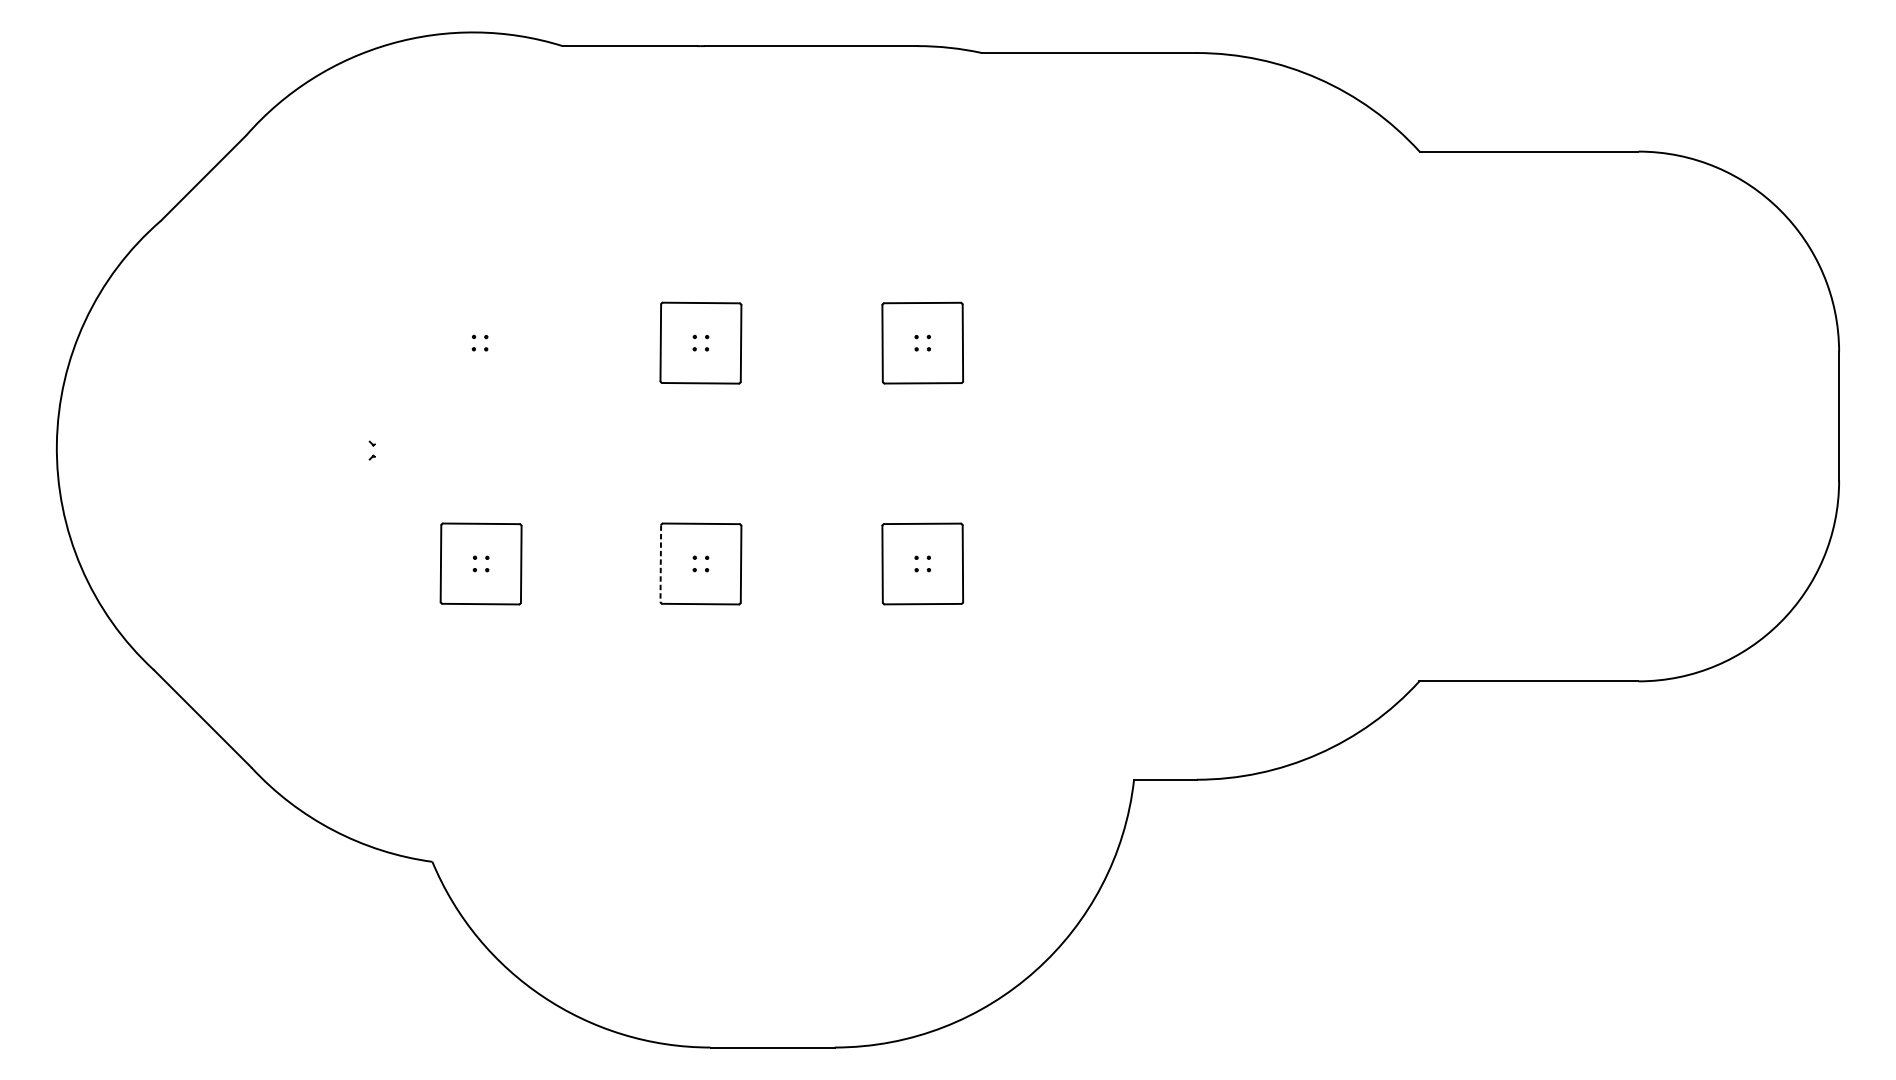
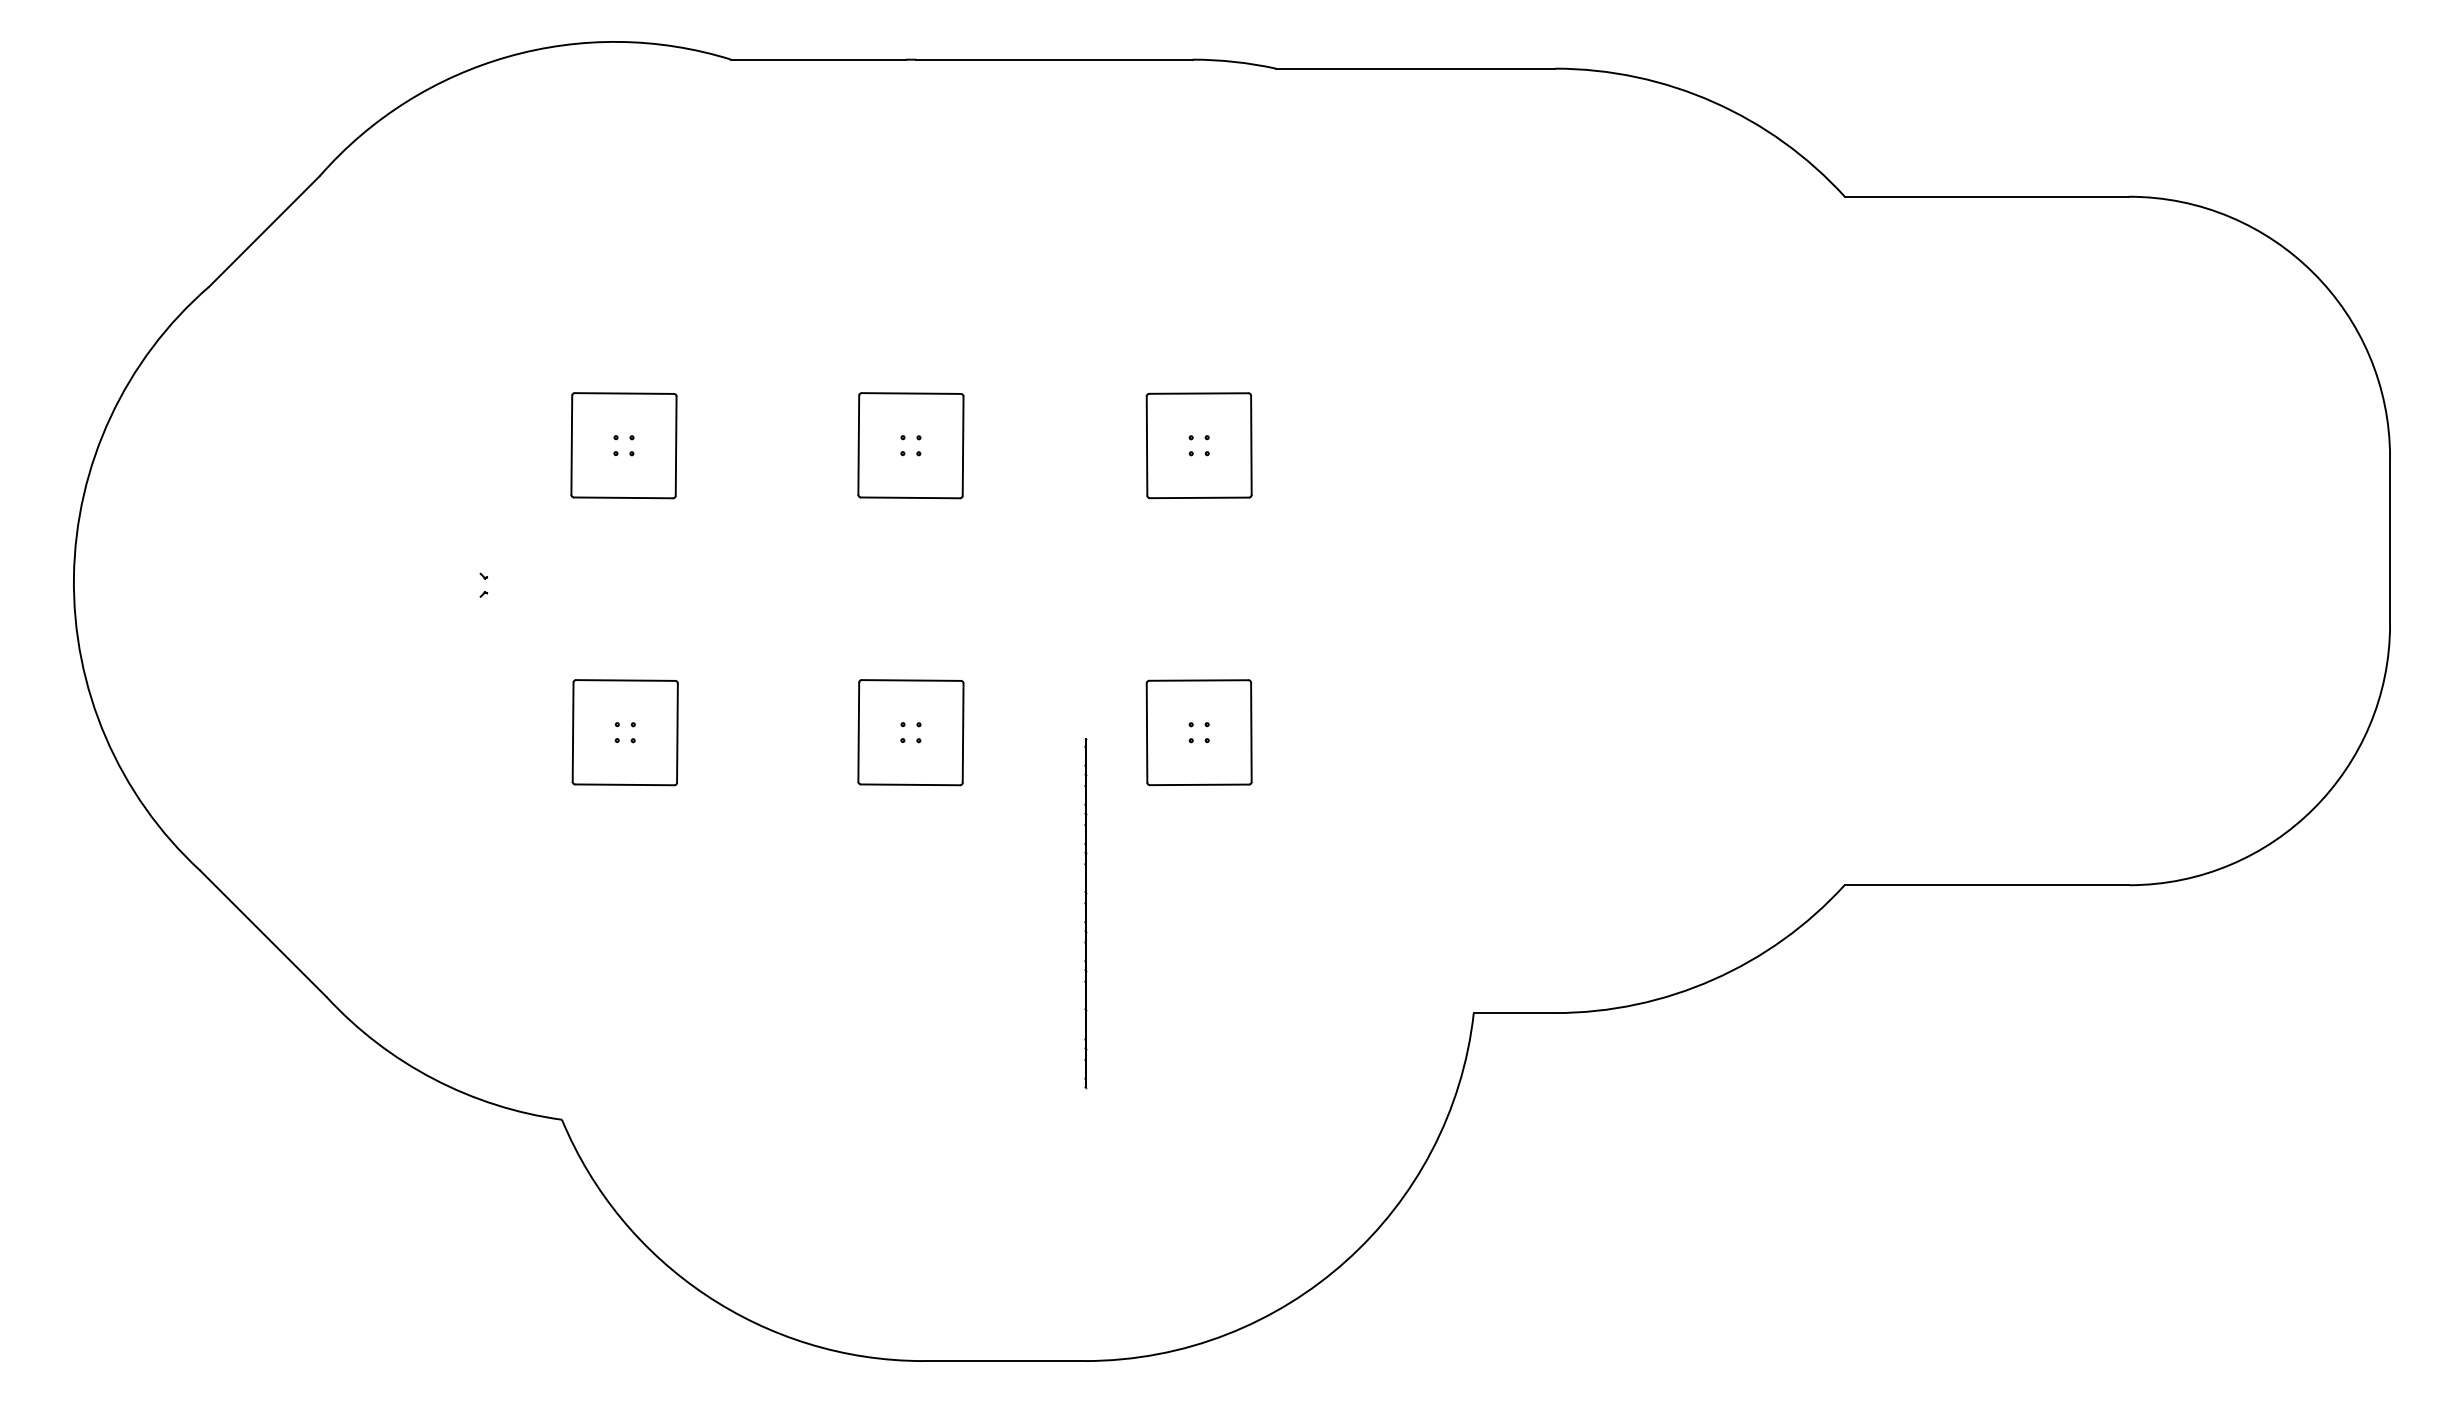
part: (479, 343) -> (623, 445), added
line: (660, 563) -> (858, 732), dashed -> solid
part: (835, 703) -> (1085, 913), added

